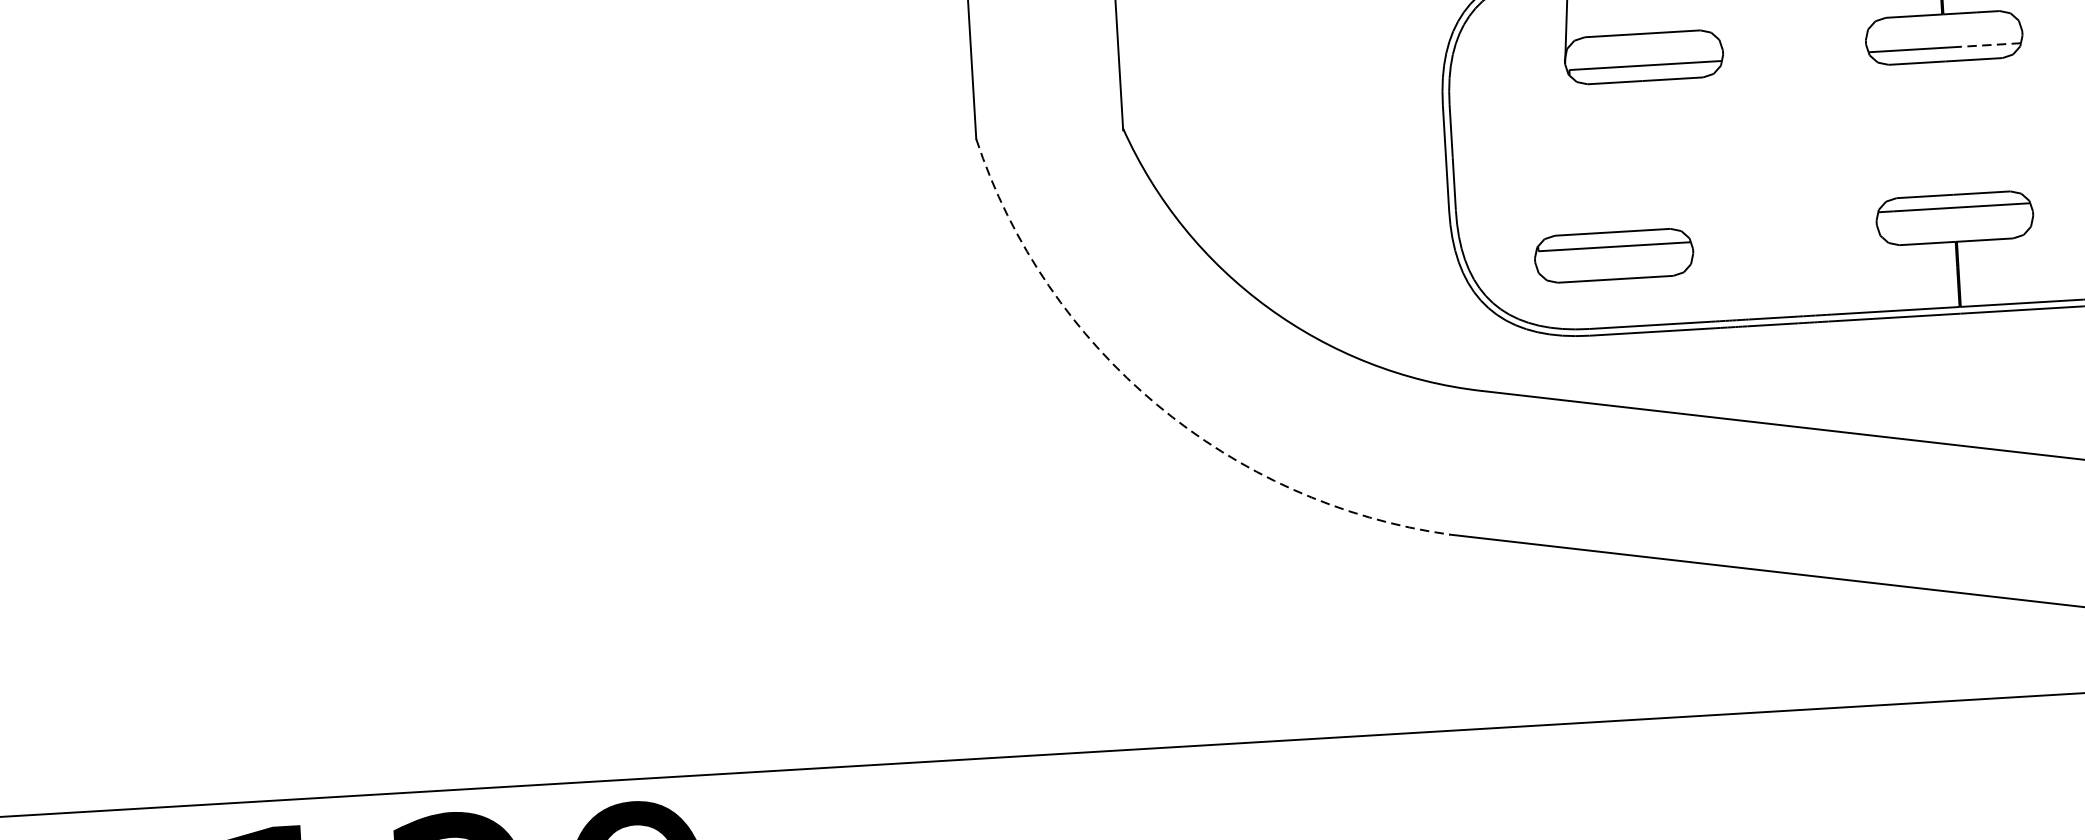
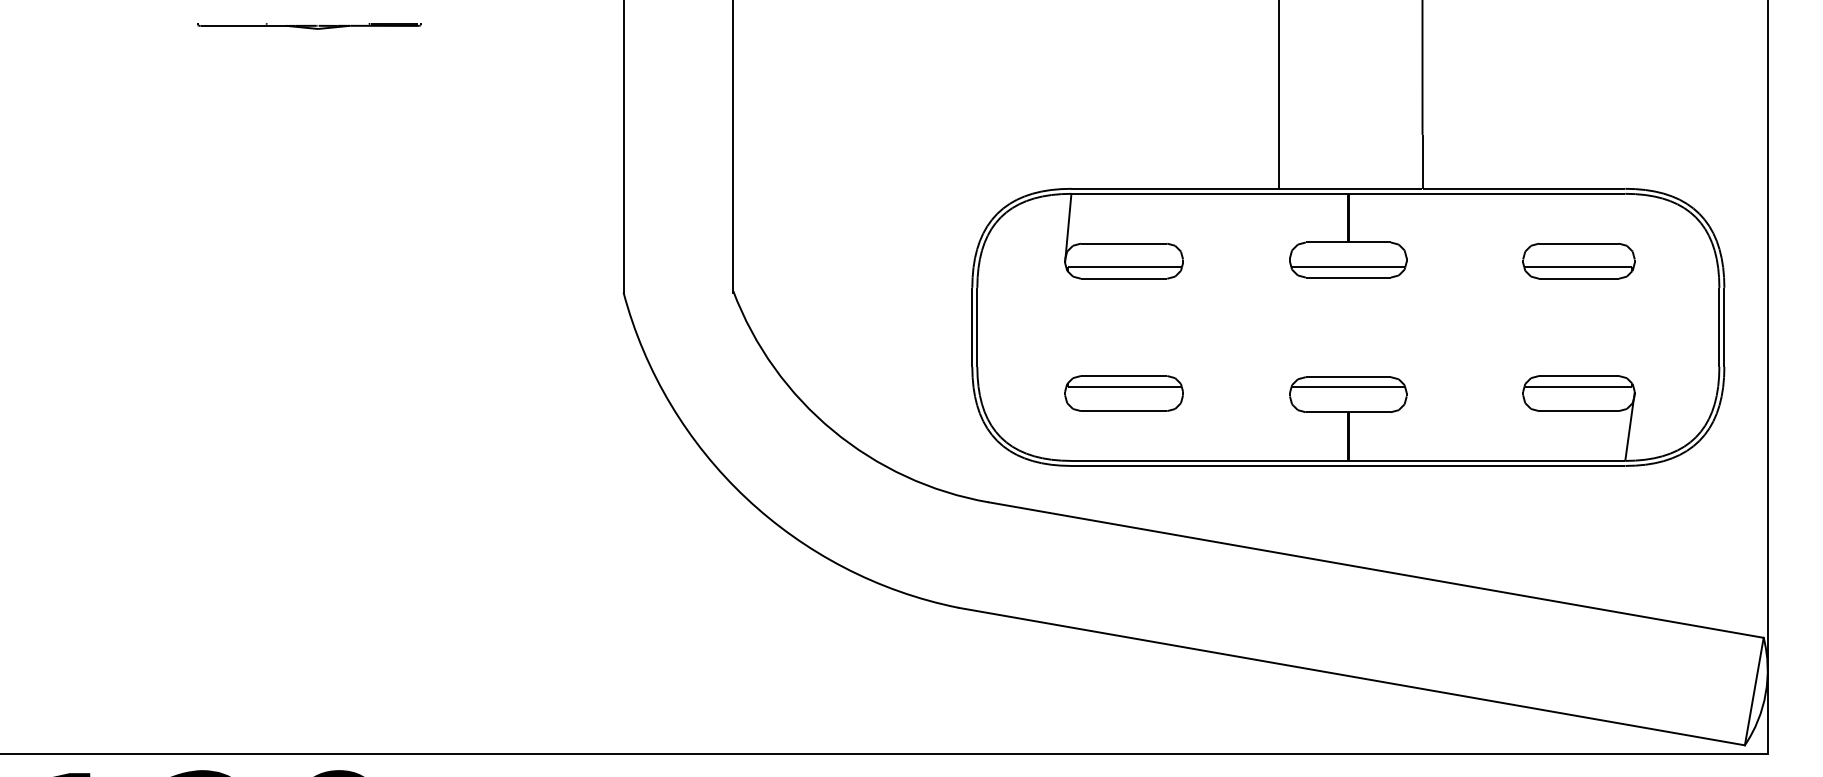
line: (1990, 45) -> (1382, 267), dashed -> solid
part: (1613, 255) -> (1123, 393), moved
arc: (1157, 405) -> (746, 498), dashed -> solid

